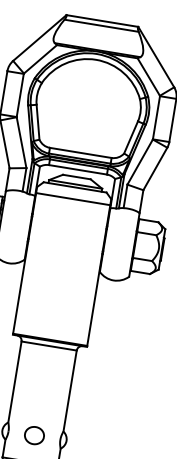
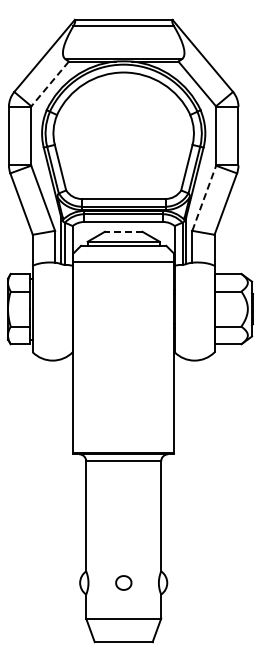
line: (39, 59) -> (49, 84), solid -> dashed
line: (140, 162) -> (204, 198), solid -> dashed
line: (76, 176) -> (123, 231), solid -> dashed
part: (34, 435) -> (123, 582), size x0.6

